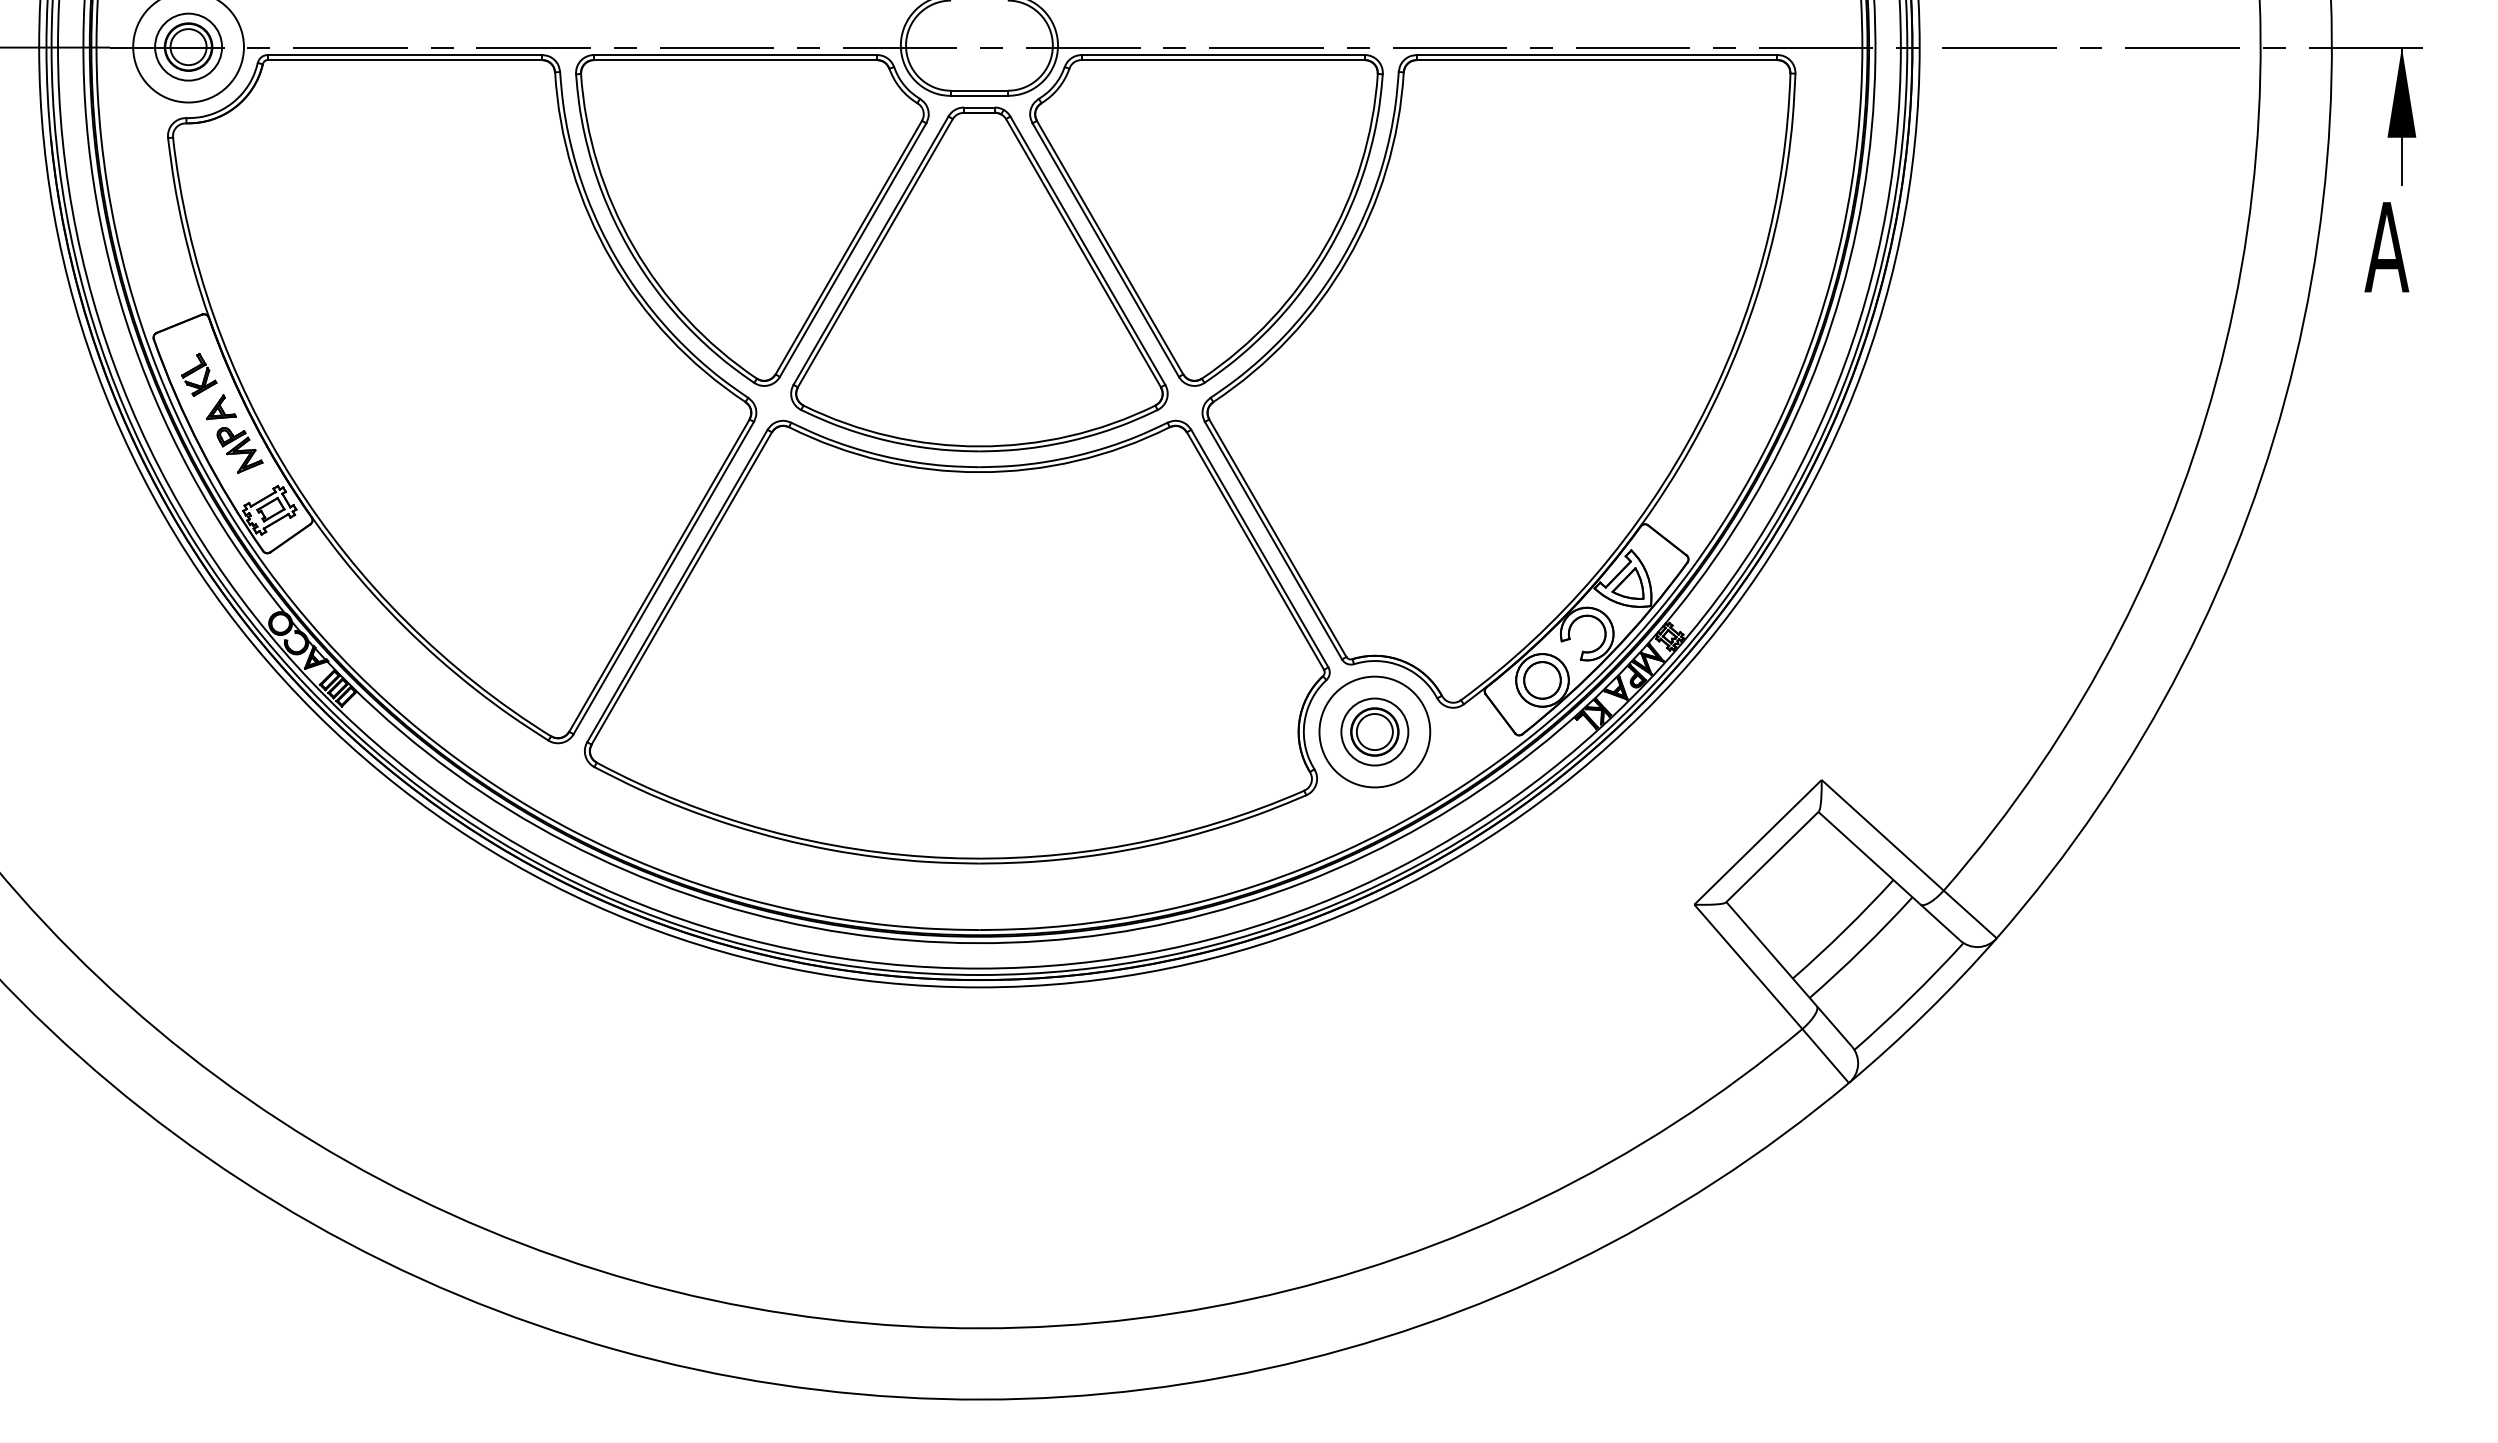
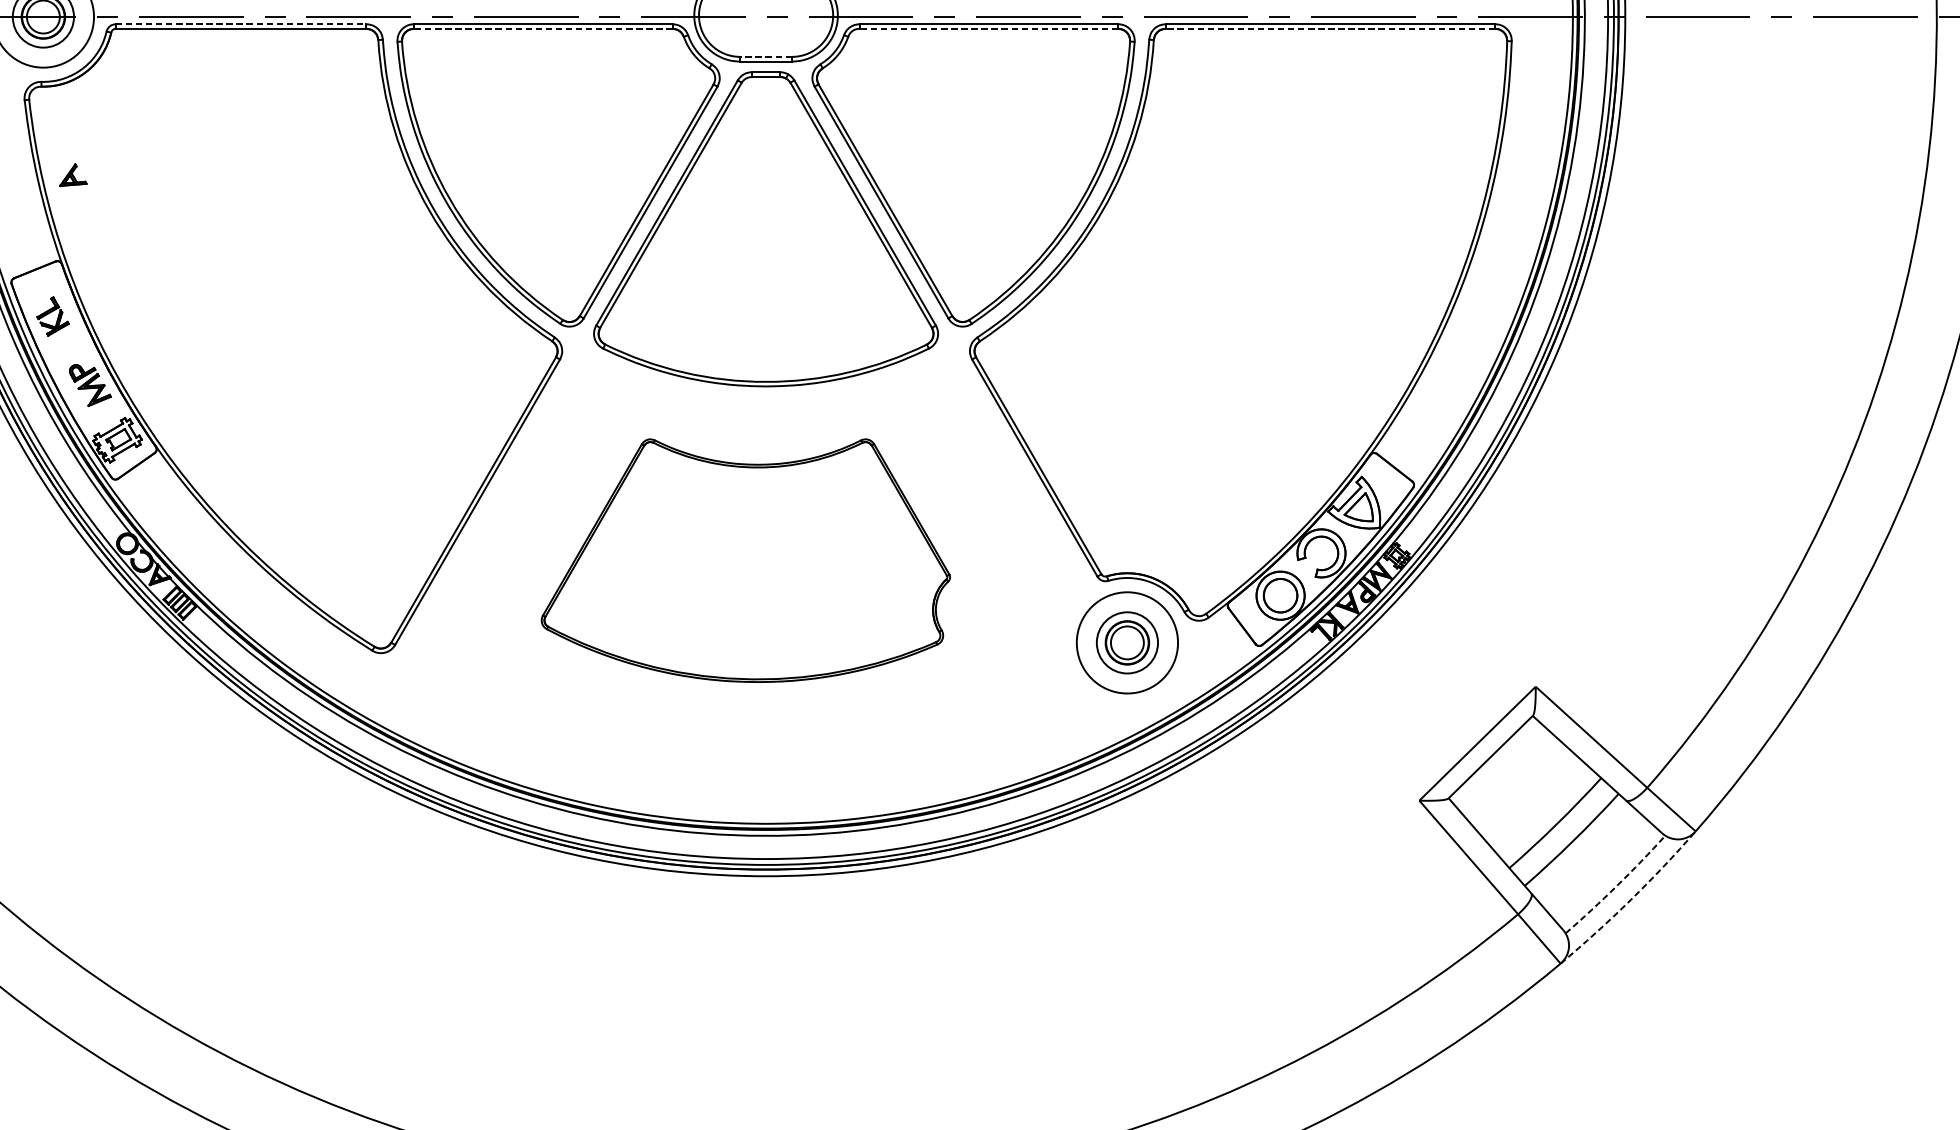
line: (405, 55) -> (241, 24), solid -> dashed
line: (735, 60) -> (543, 29), solid -> dashed
line: (1223, 60) -> (989, 29), solid -> dashed
line: (1597, 60) -> (1330, 29), solid -> dashed
line: (978, 90) -> (765, 56), solid -> dashed
part: (221, 407) -> (73, 175), moved
part: (957, 641) -> (746, 560), size x0.6
arc: (1910, 998) -> (1616, 886), solid -> dashed
arc: (1925, 1013) -> (1630, 900), solid -> dashed

